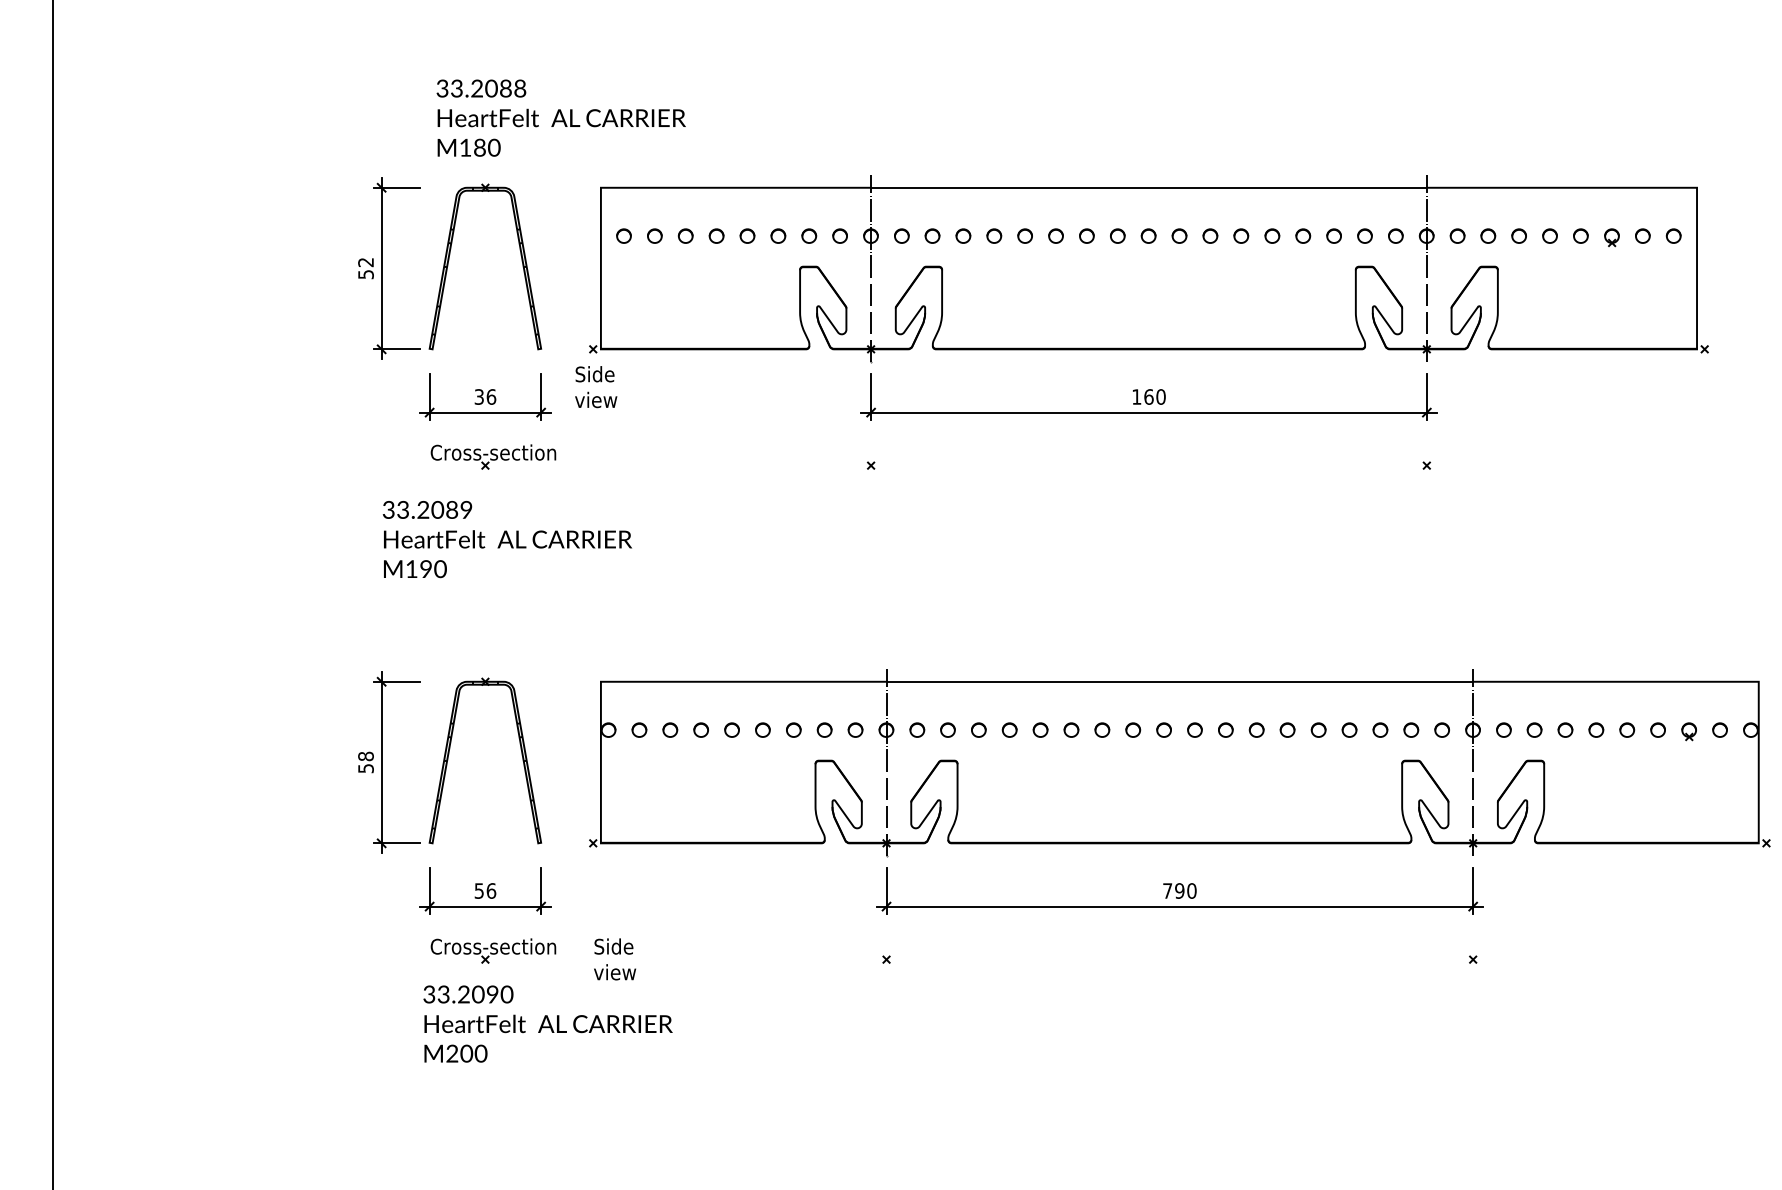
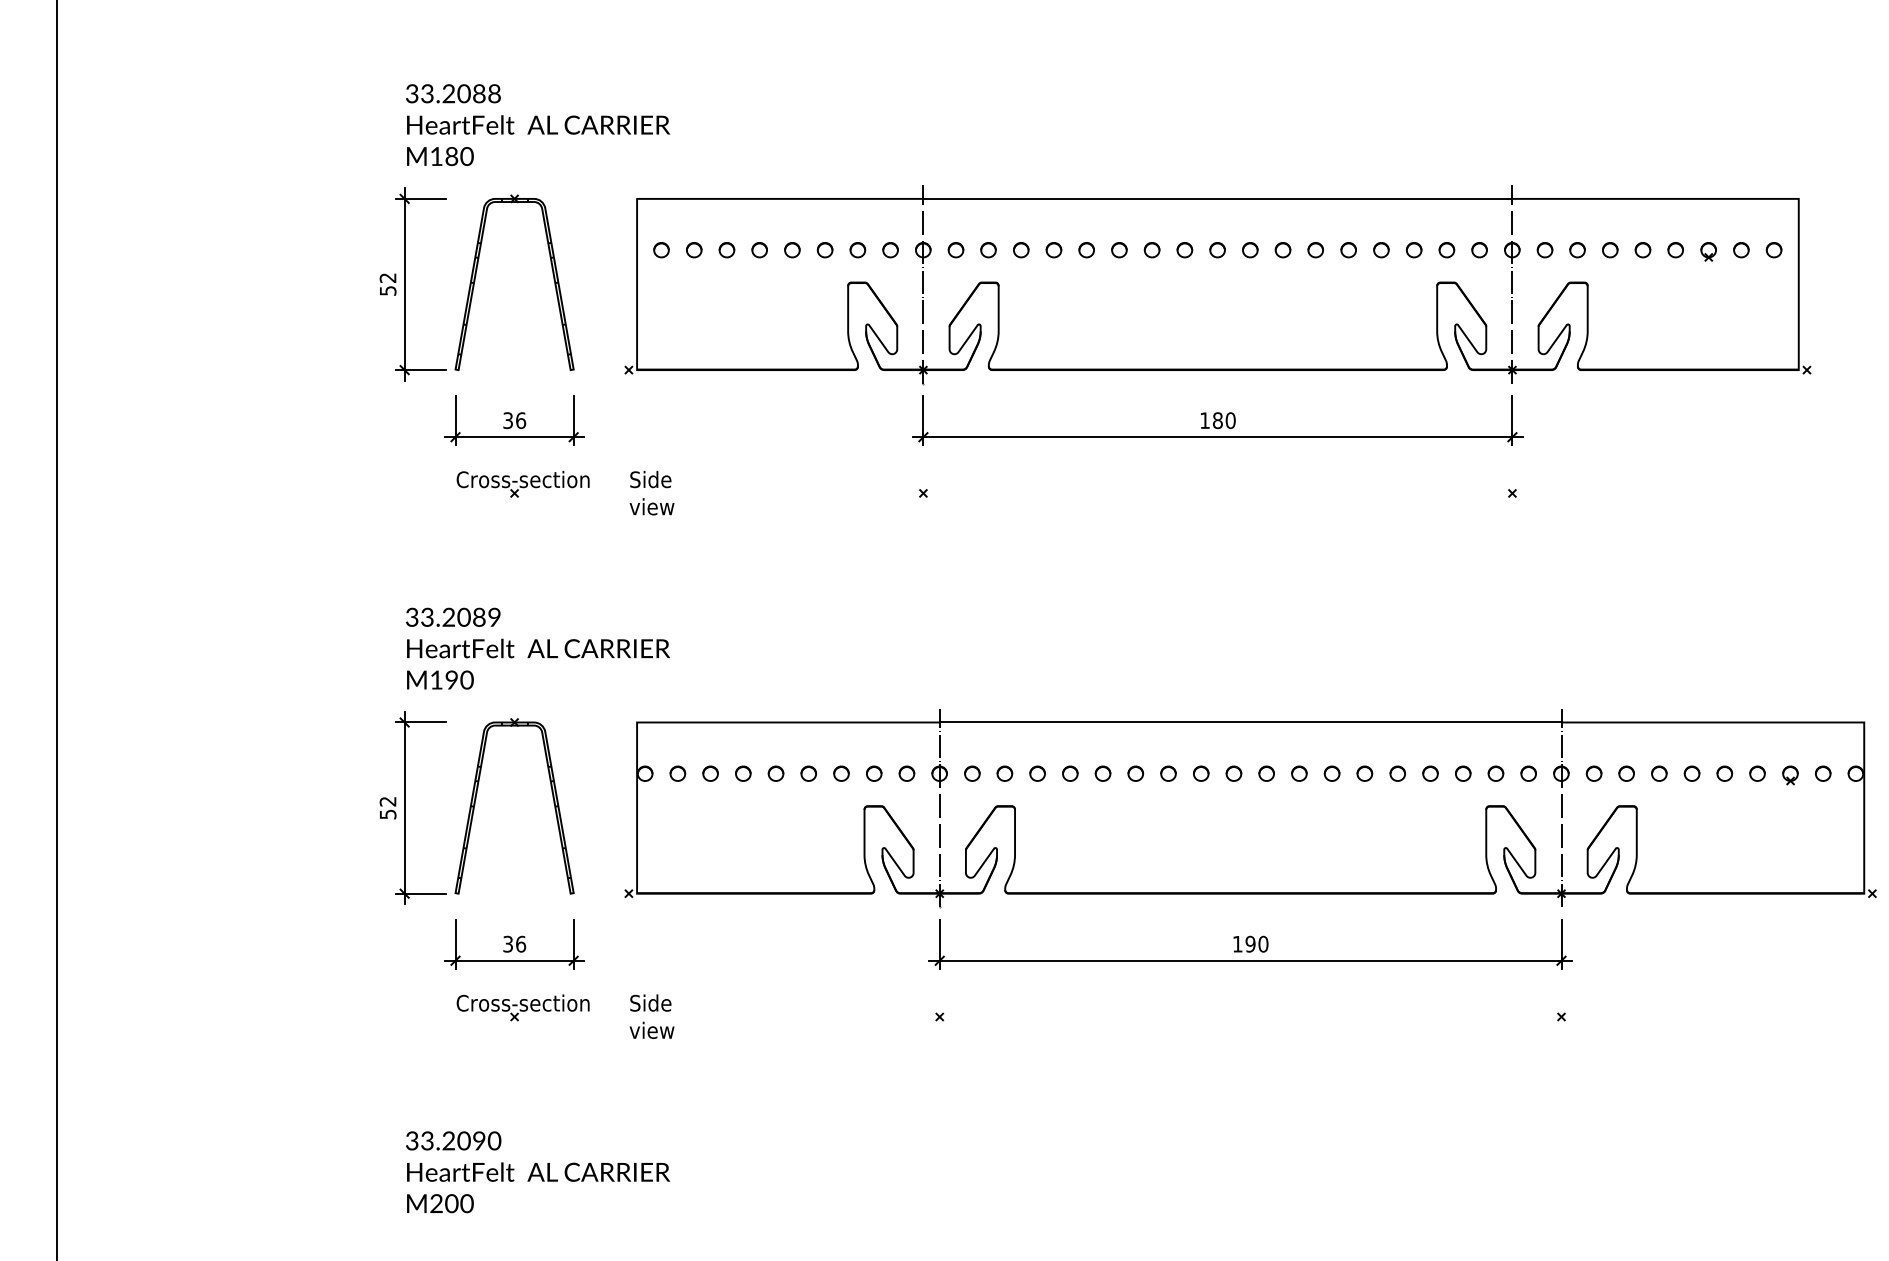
text: (561, 117) -> (538, 124), moved
text: (595, 386) -> (651, 492), moved
text: (1148, 396) -> (1217, 420), 160 -> 180
text: (506, 539) -> (537, 648), moved
text: (365, 756) -> (387, 801), 58 -> 52
text: (478, 890) -> (507, 943), 56 -> 36
text: (1167, 891) -> (1237, 944), 790 -> 190
text: (548, 1024) -> (538, 1172), moved

